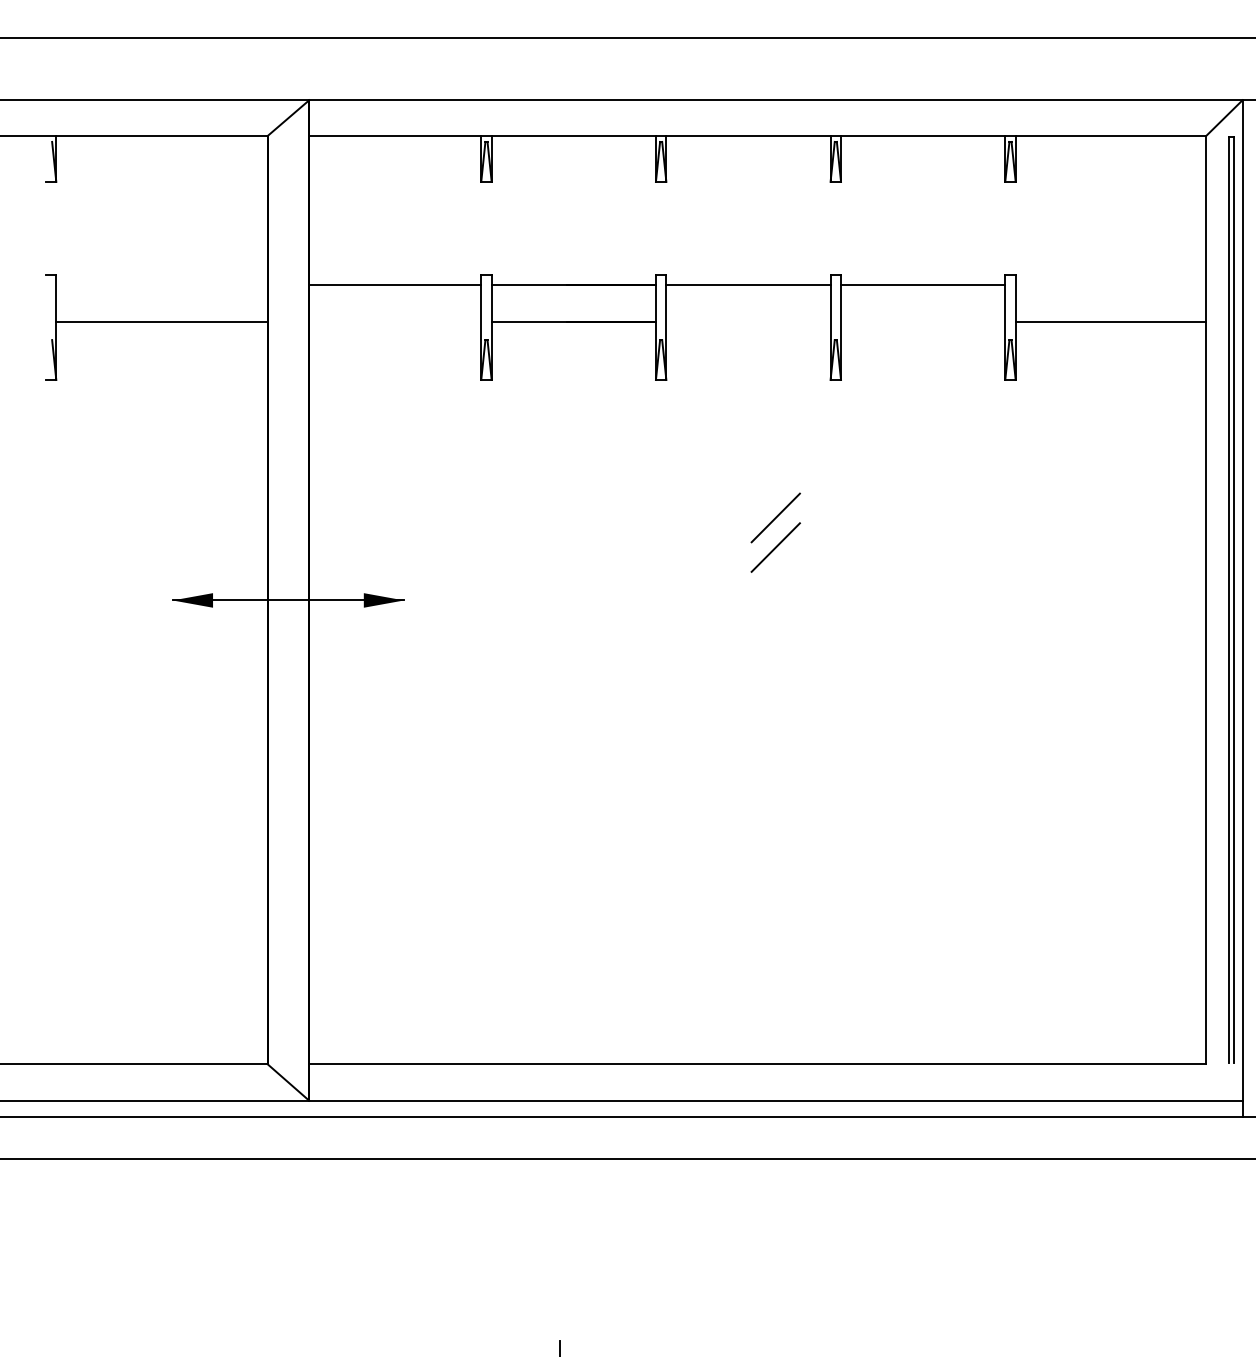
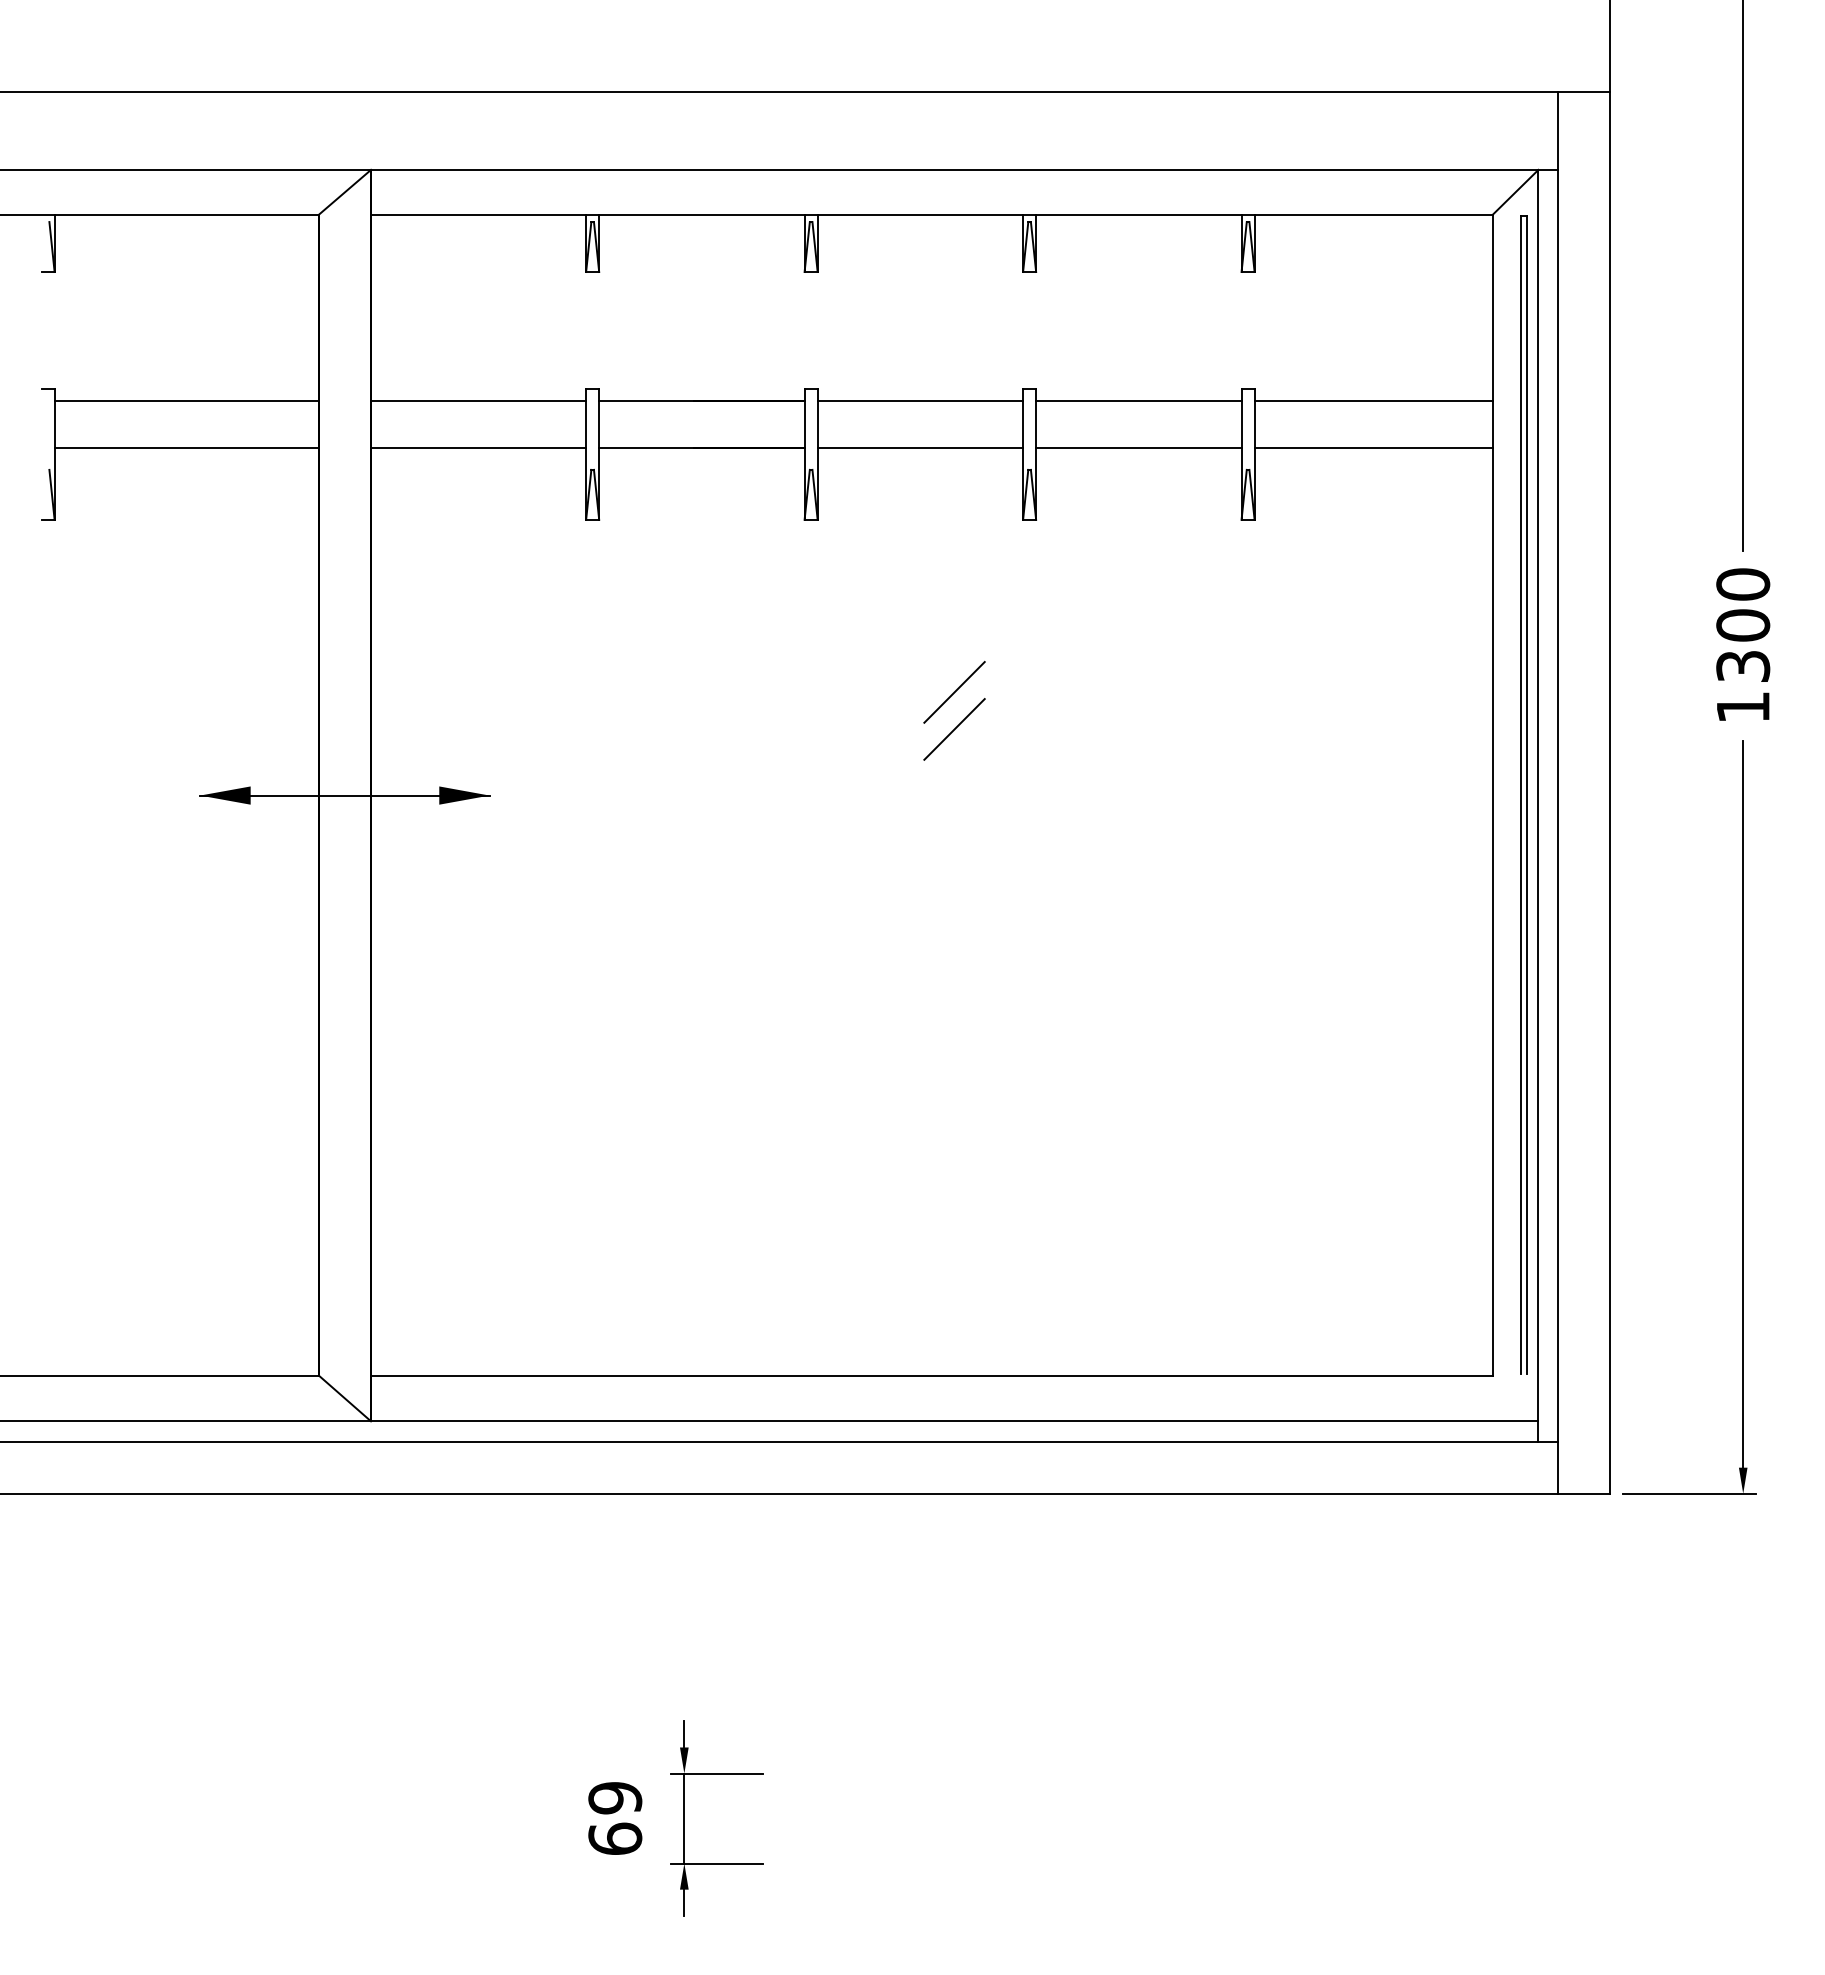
line: (161, 284) -> (186, 400), added
line: (1110, 284) -> (1373, 400), added
line: (395, 322) -> (478, 447), added
line: (748, 322) -> (920, 447), added
line: (922, 322) -> (1138, 447), added

